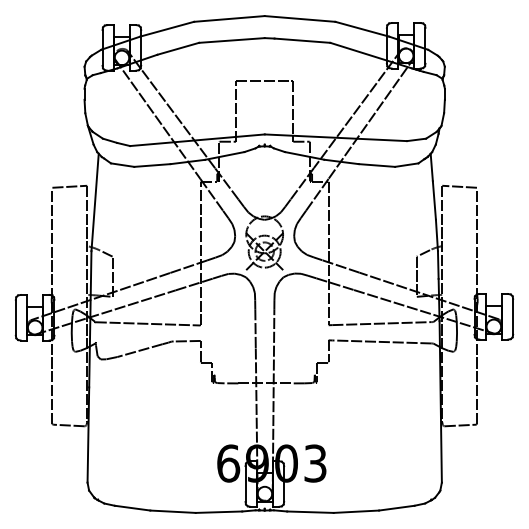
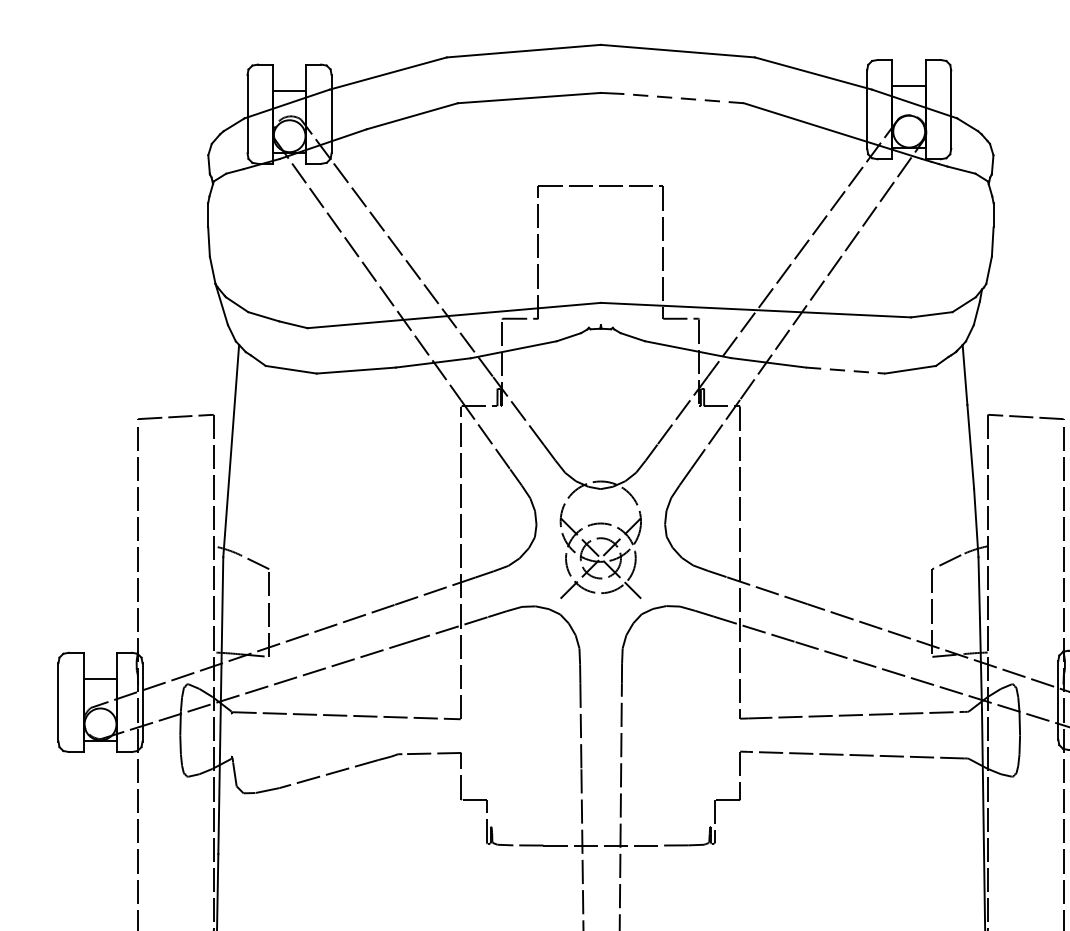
line: (302, 40) -> (683, 98), solid -> dashed
line: (377, 165) -> (846, 370), solid -> dashed

